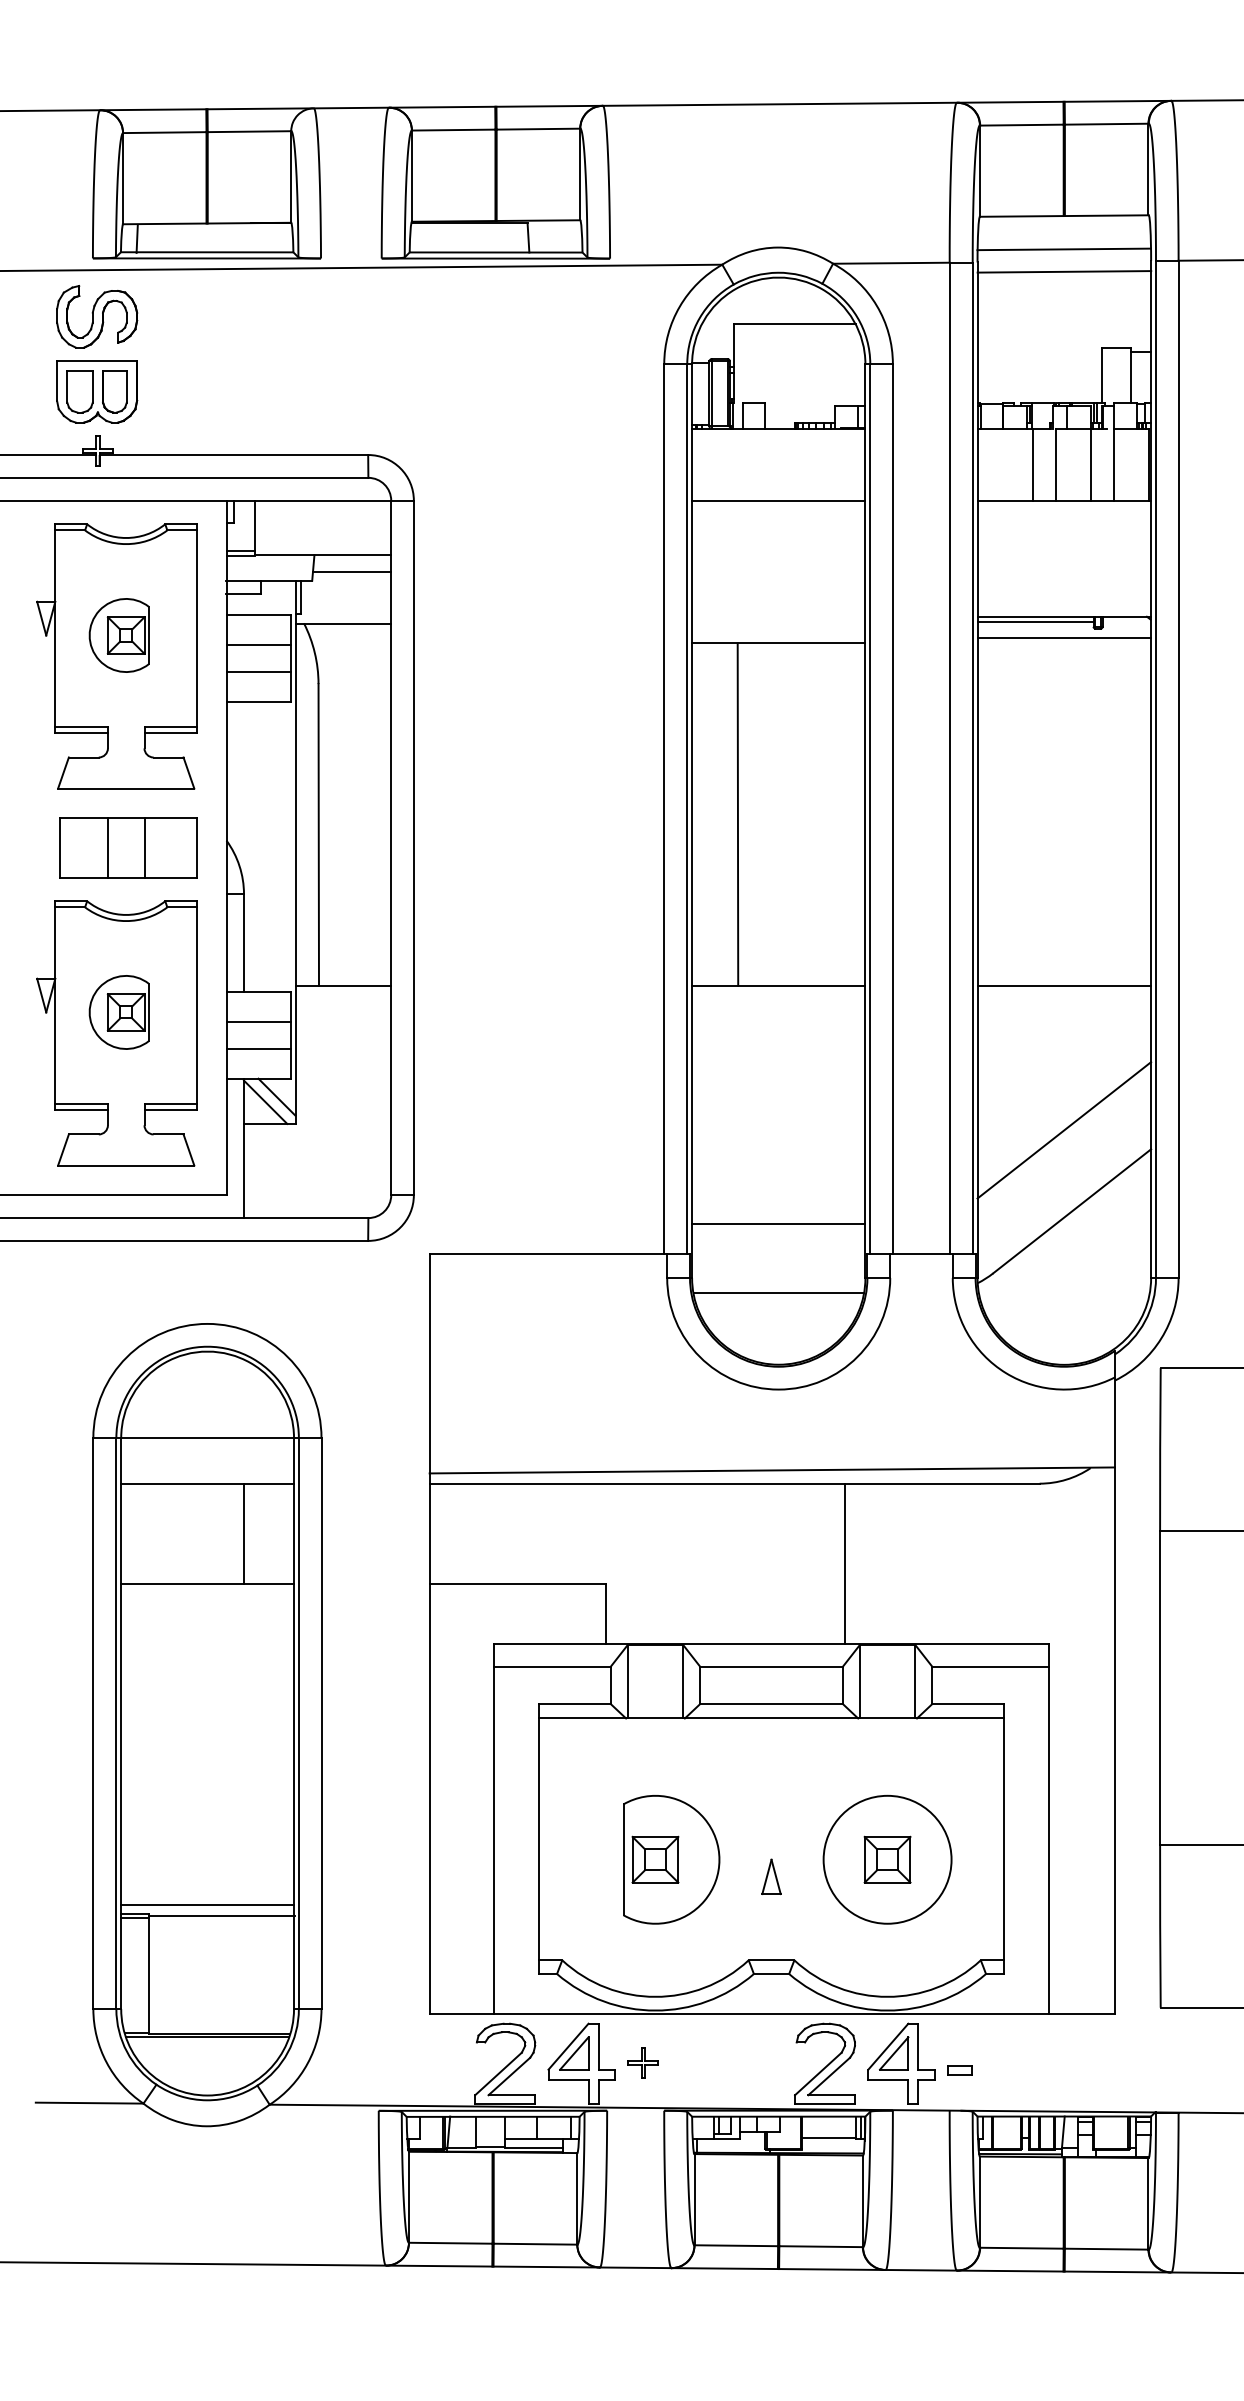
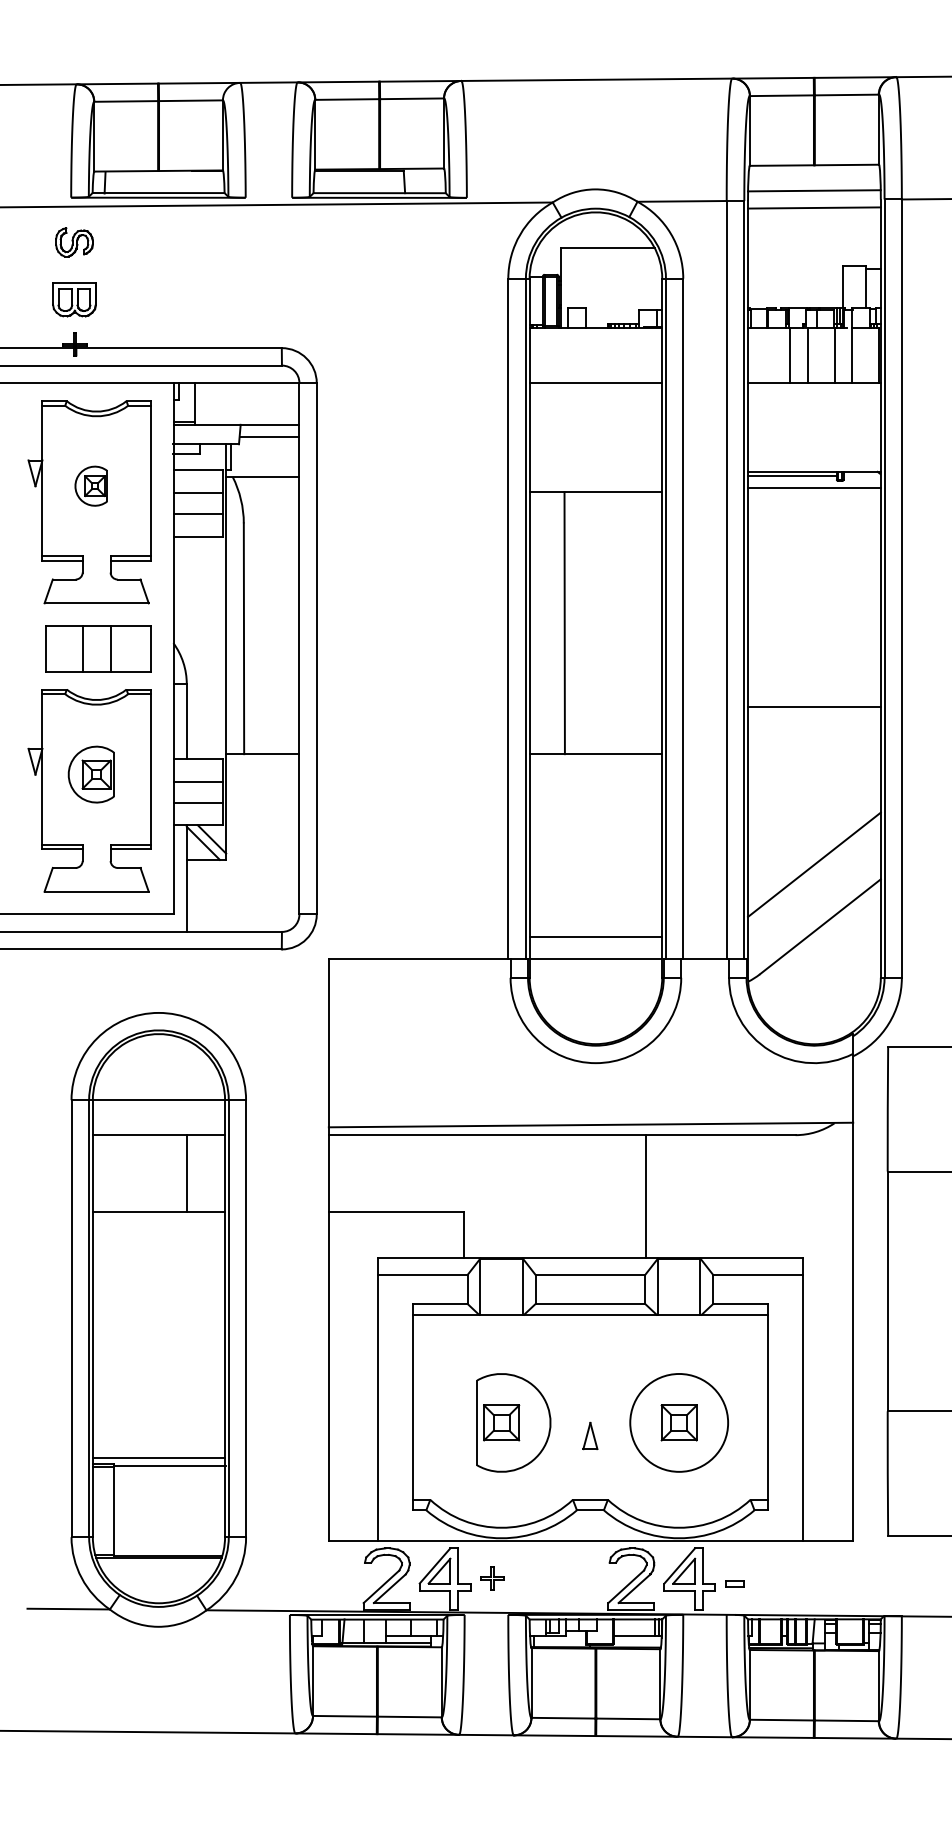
part: (97, 316) -> (74, 242), size x0.6
part: (97, 391) -> (74, 299), size x0.7
part: (118, 635) -> (90, 486), size x0.7
line: (1064, 985) -> (814, 706), moved
line: (778, 1292) -> (595, 958), moved

